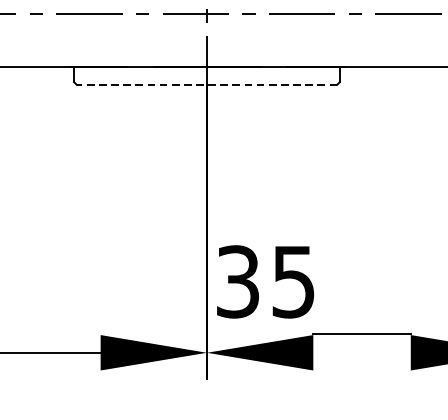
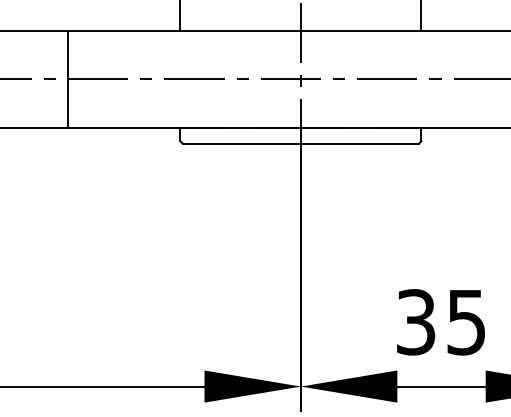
line: (206, 84) -> (300, 143), dashed -> solid
text: (264, 282) -> (440, 322), moved
line: (362, 333) -> (441, 386), moved

